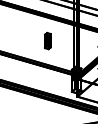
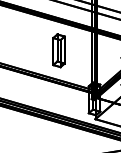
part: (47, 40) -> (58, 50), size x1.67

